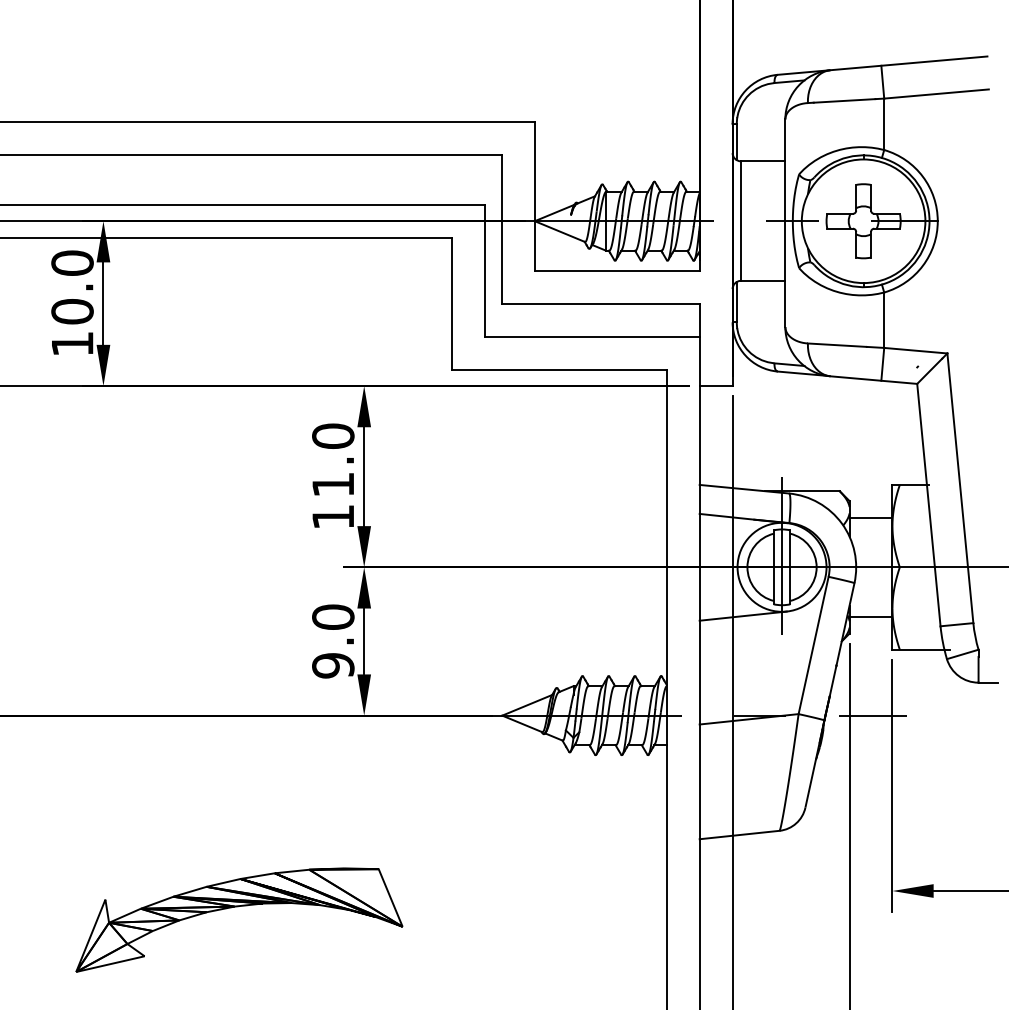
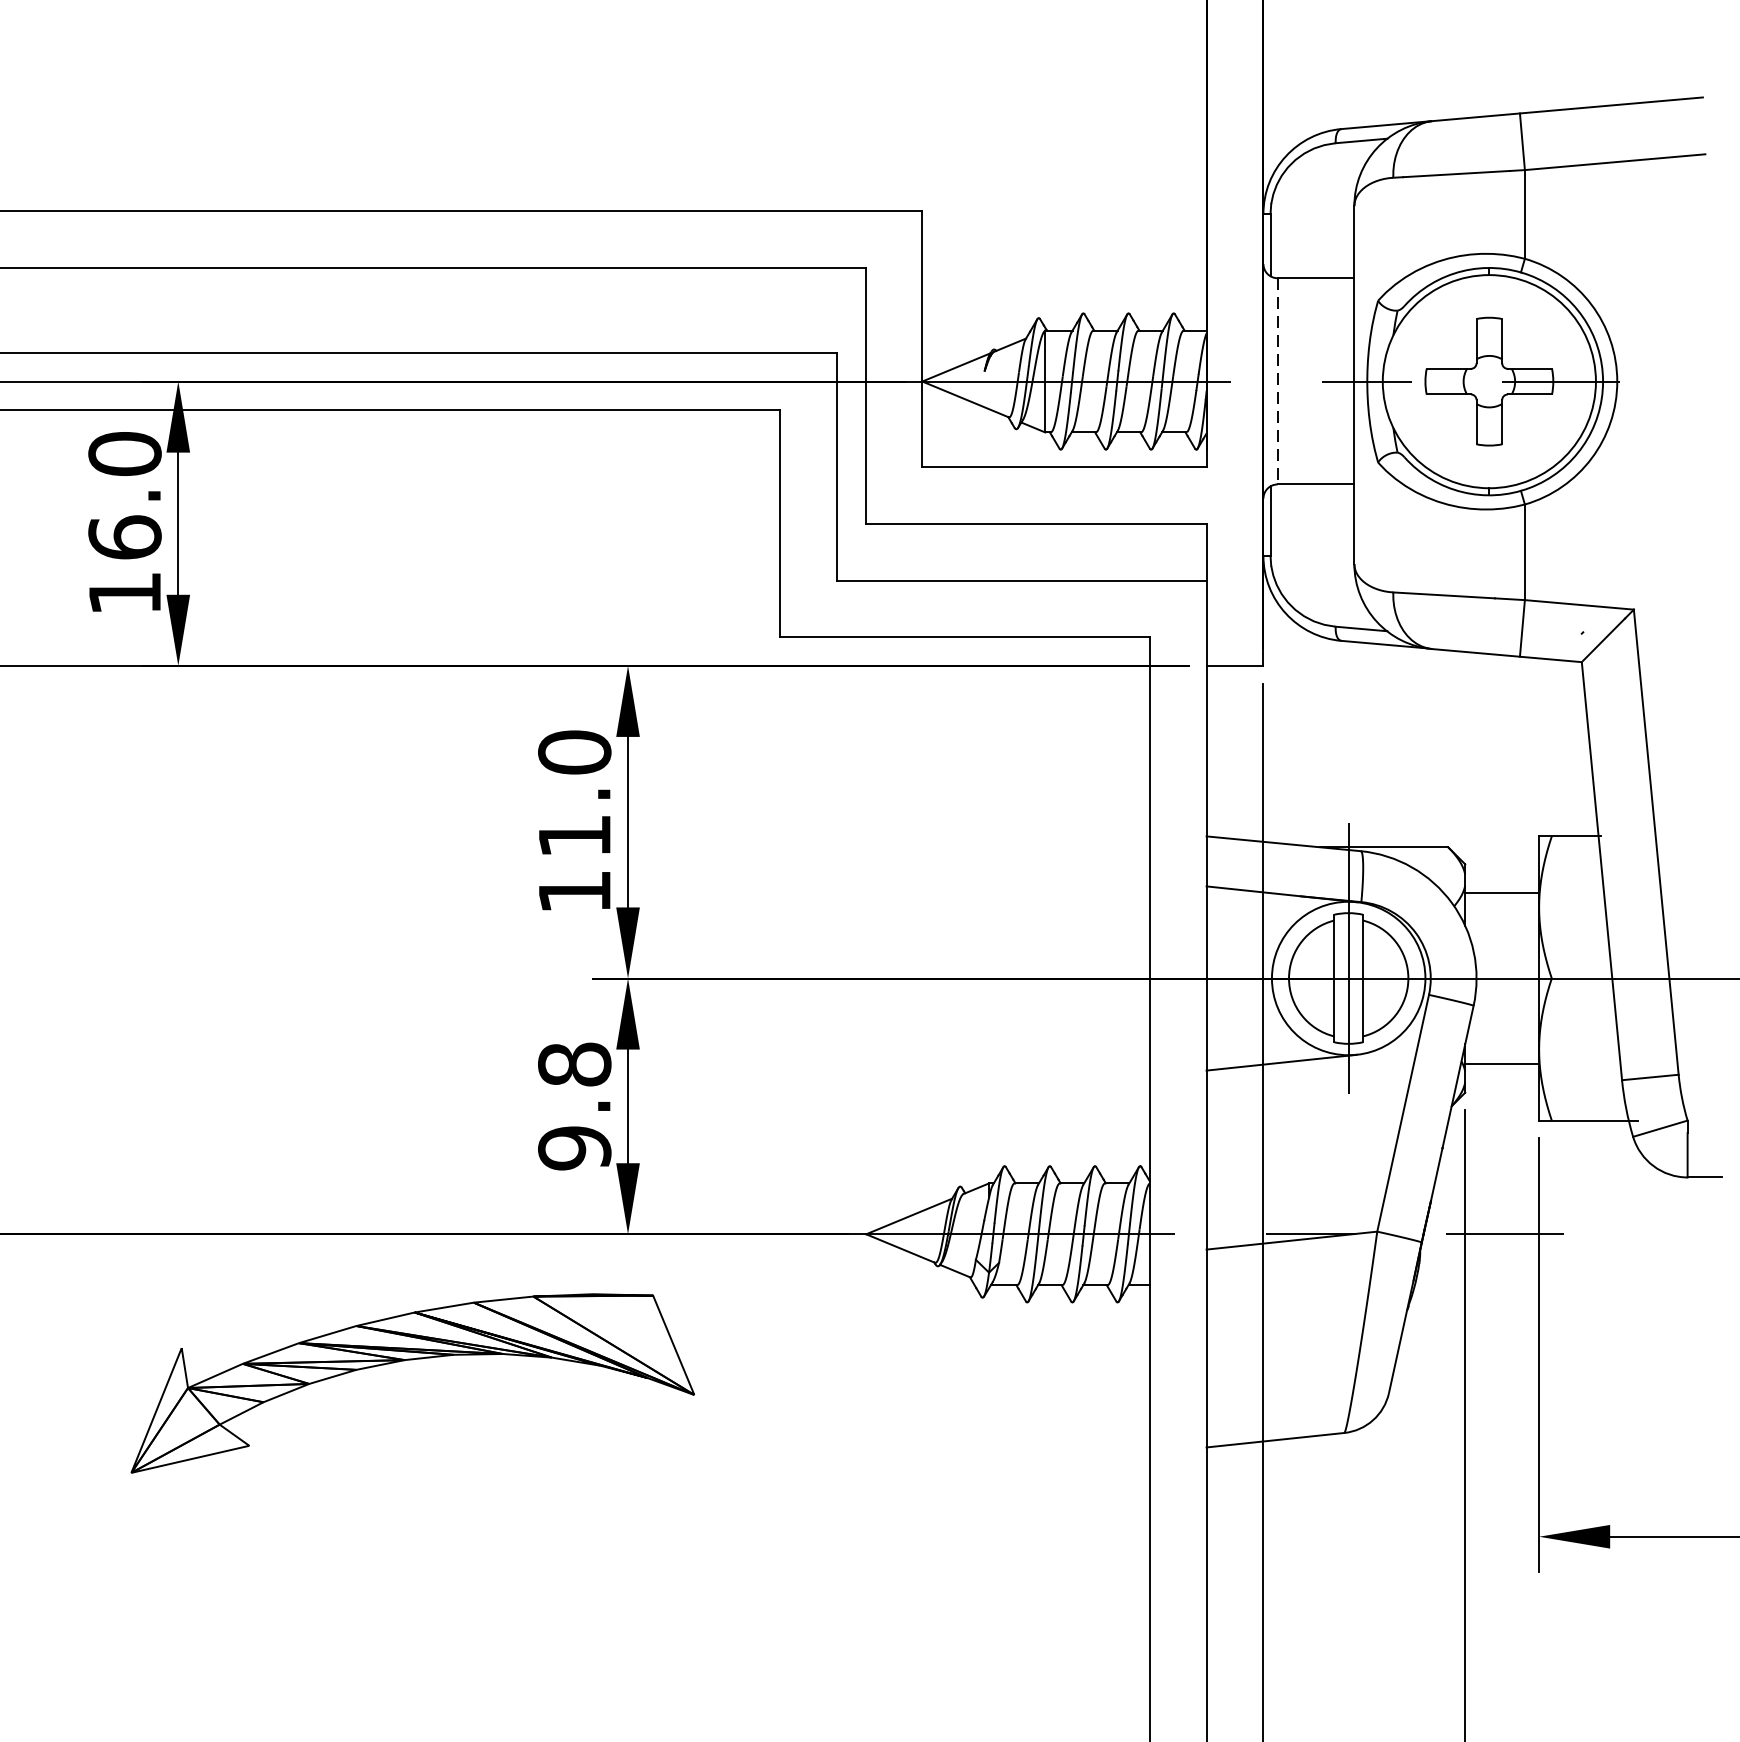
line: (740, 221) -> (1277, 382), solid -> dashed
text: (72, 311) -> (124, 537), 10.0 -> 16.0
text: (333, 616) -> (575, 1063), 9.0 -> 9.8
part: (238, 907) -> (411, 1361), moved

